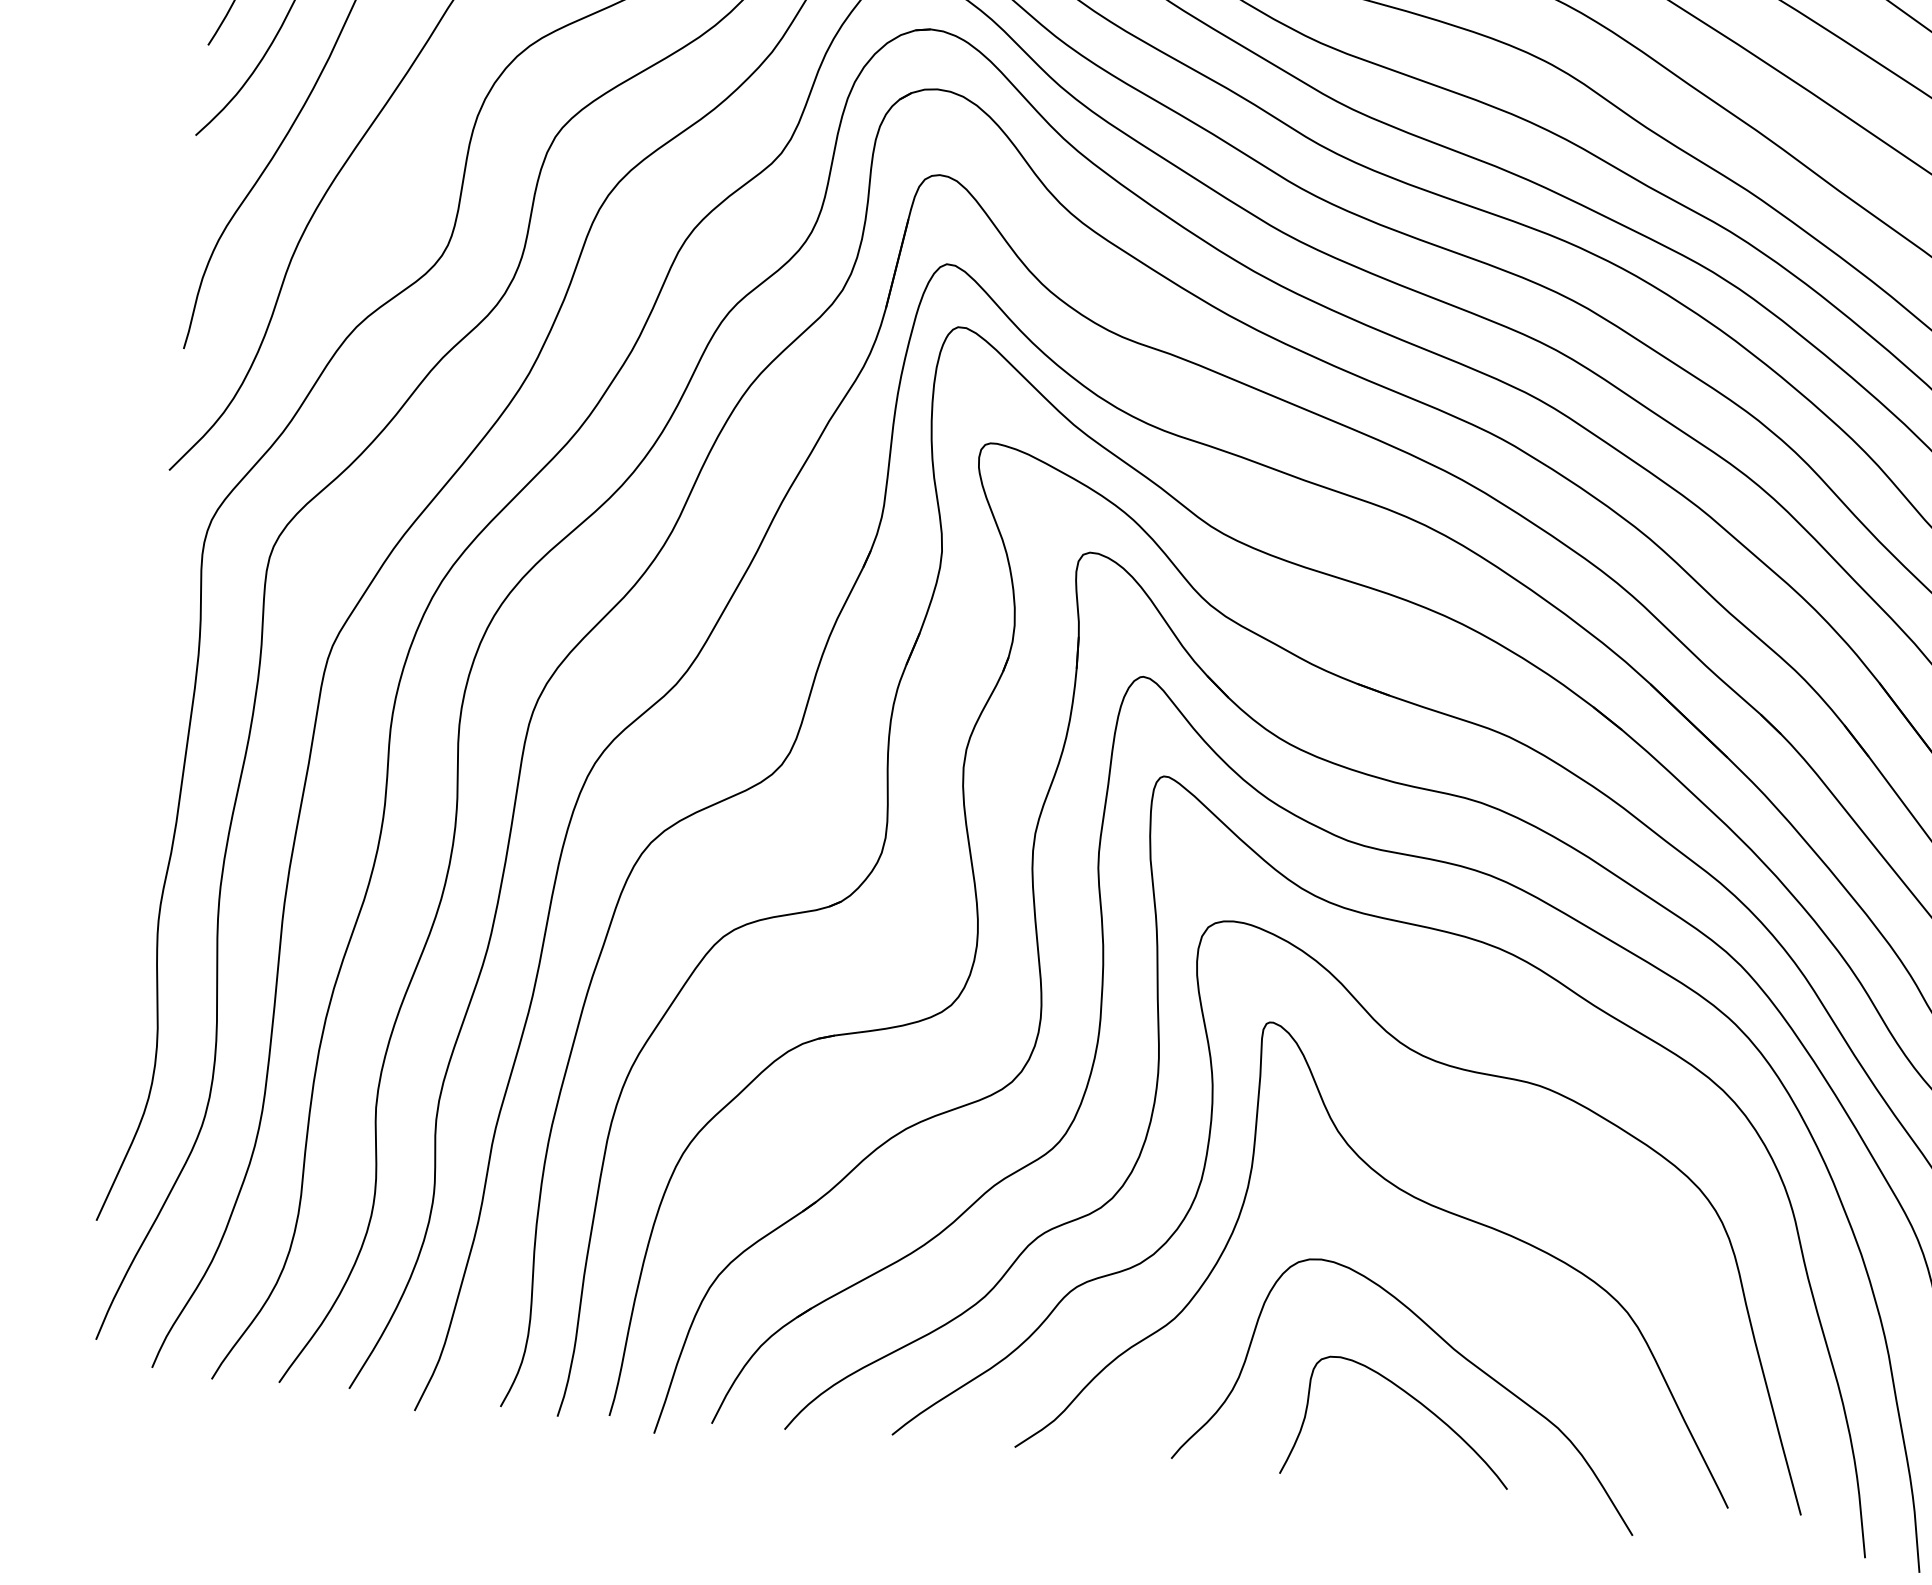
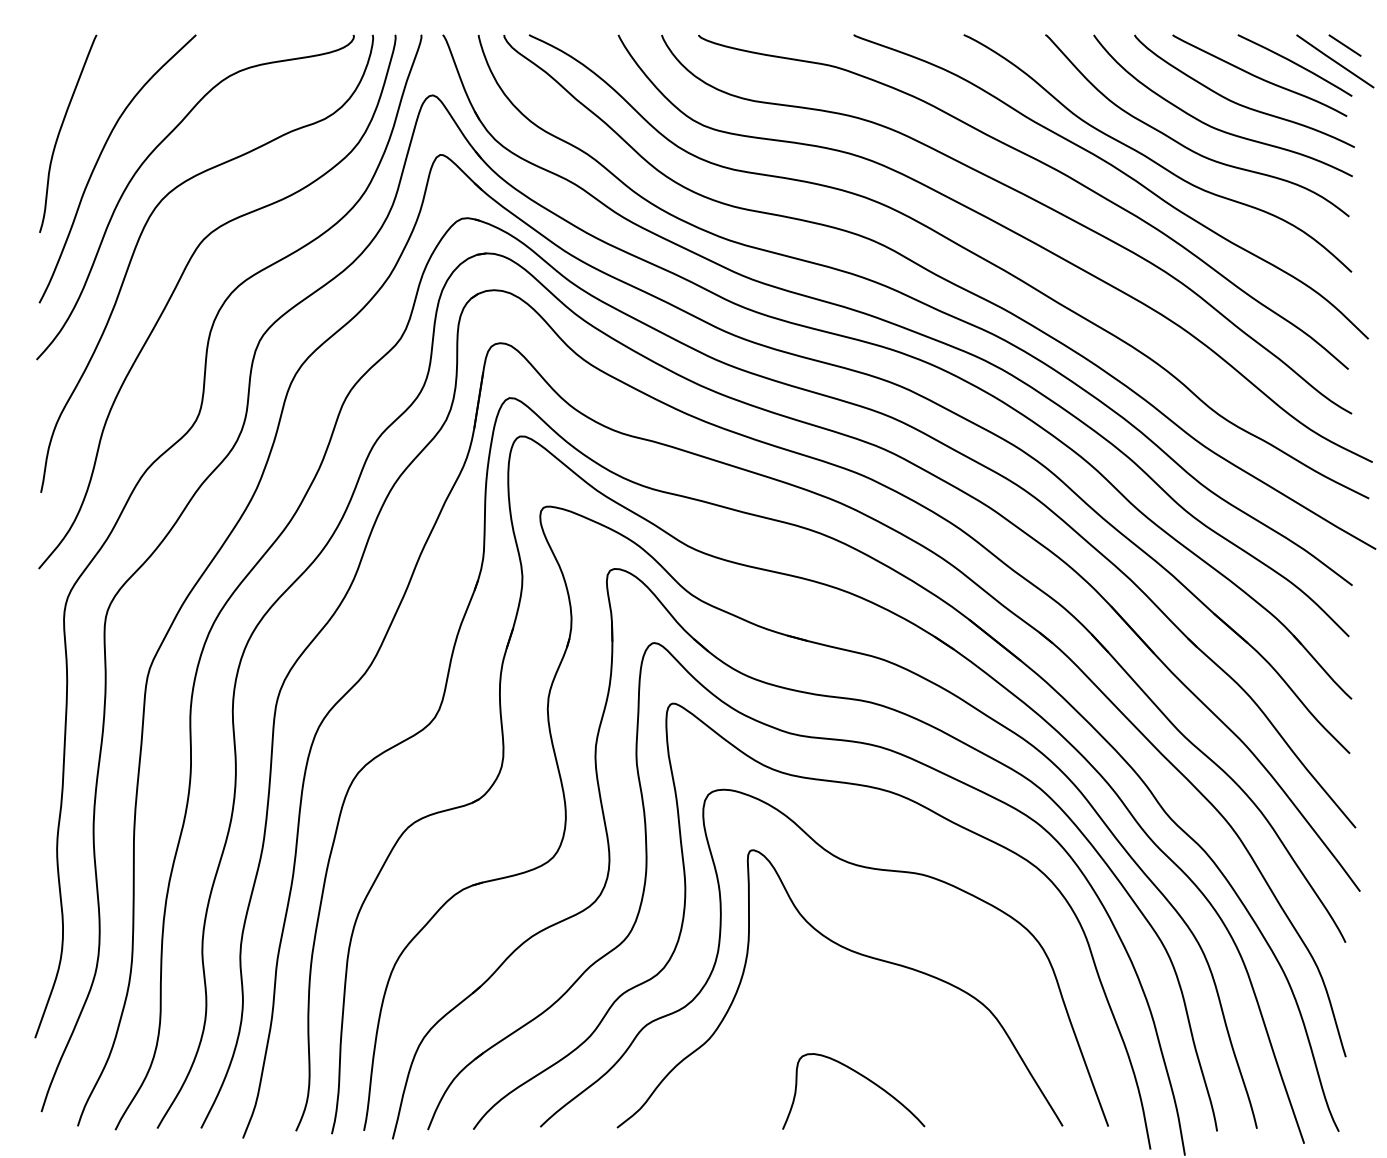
curve: (1449, 1348) -> (881, 1042), removed

